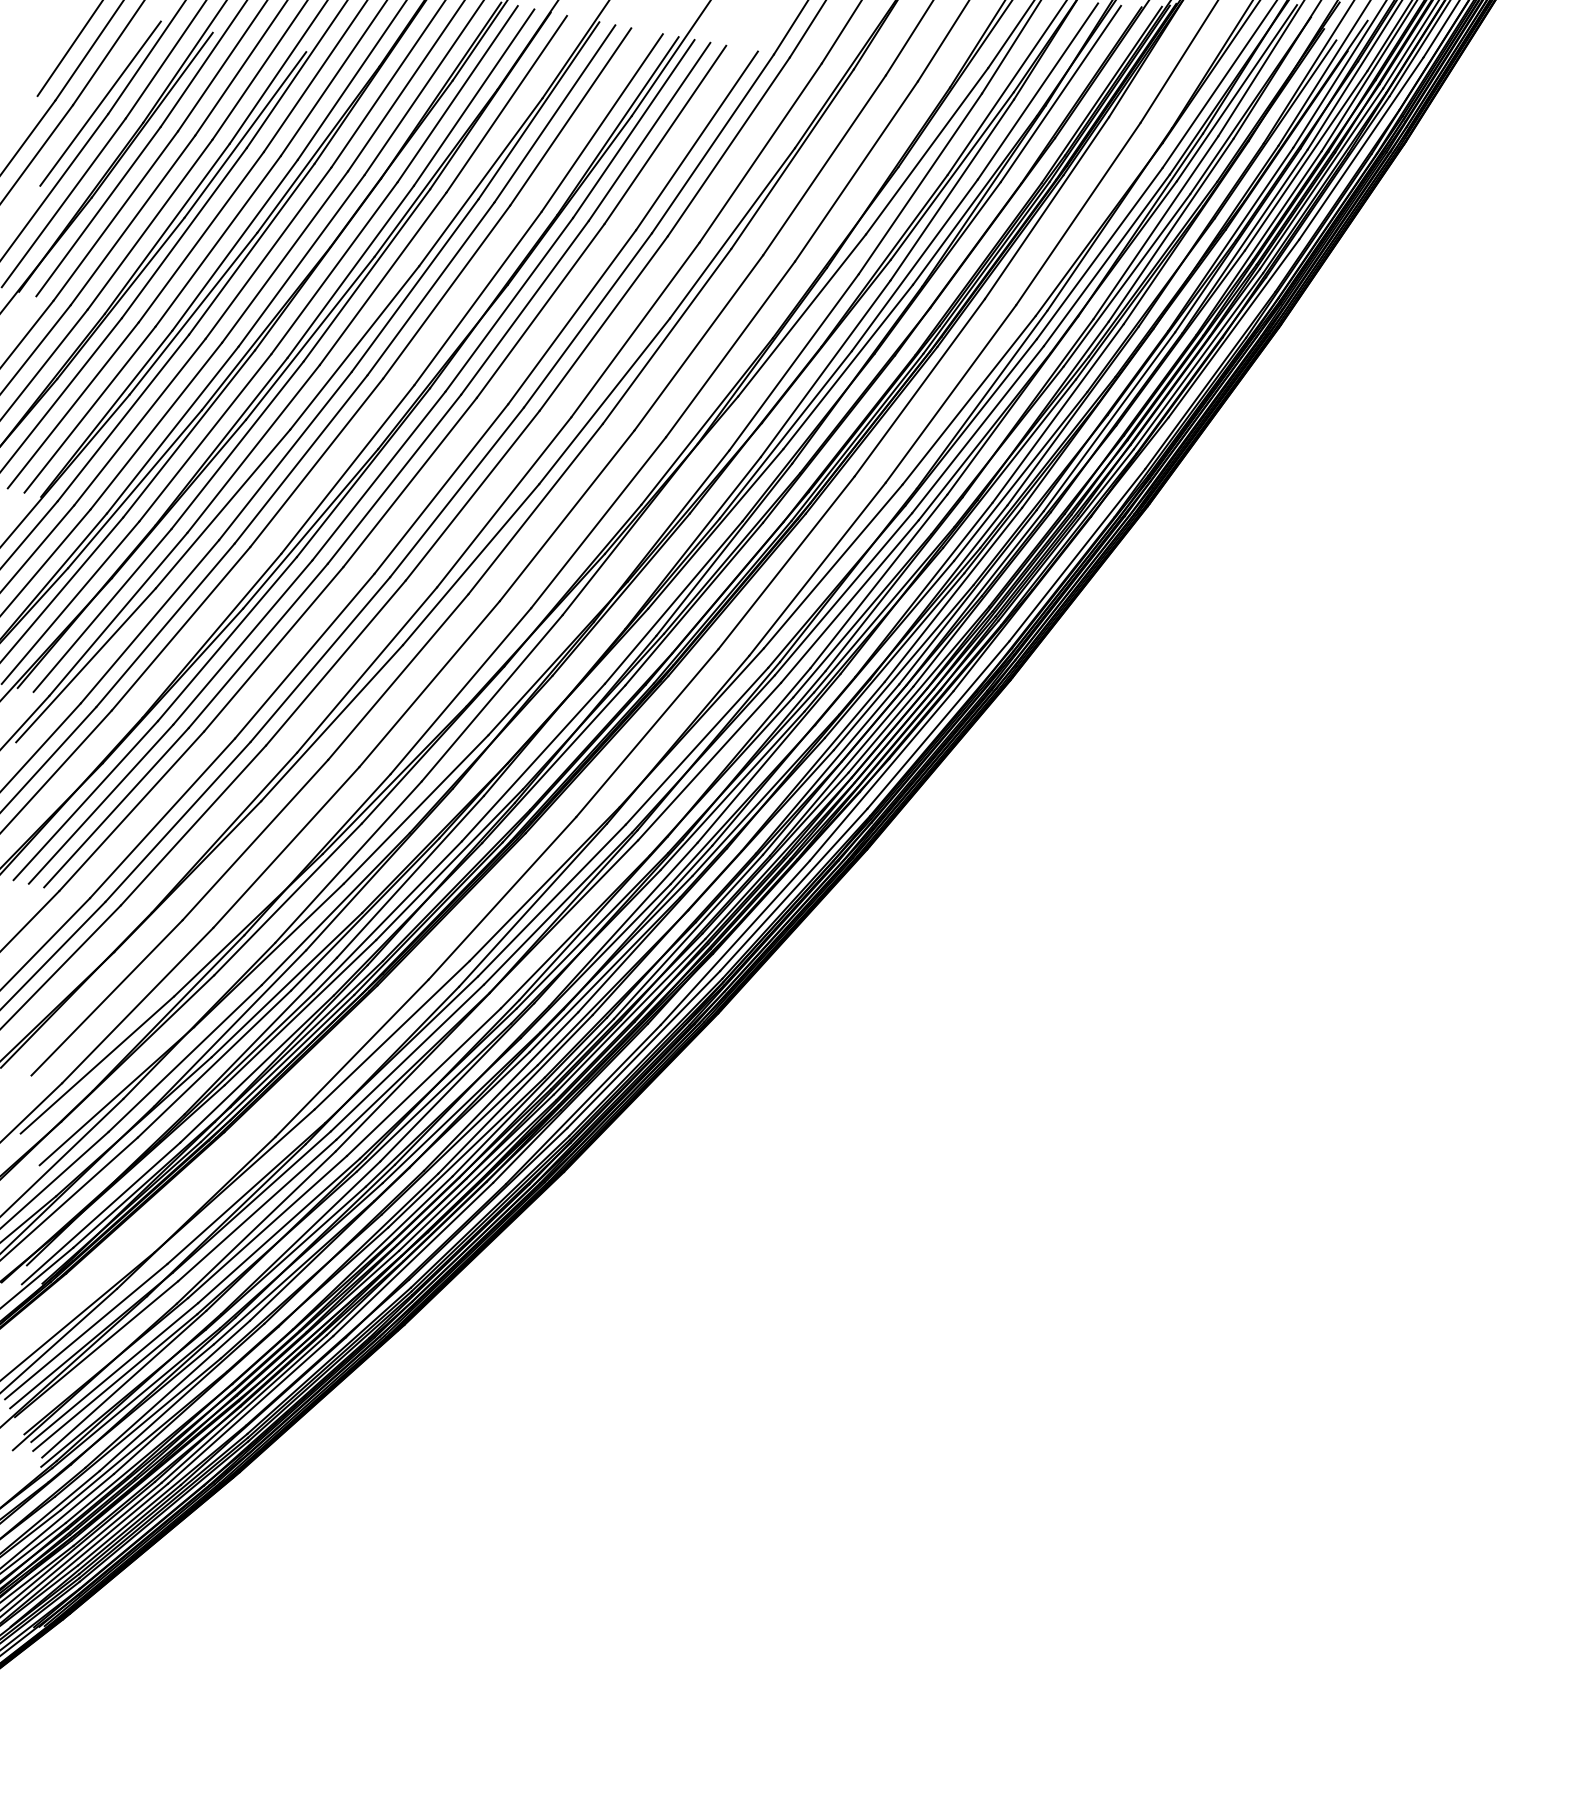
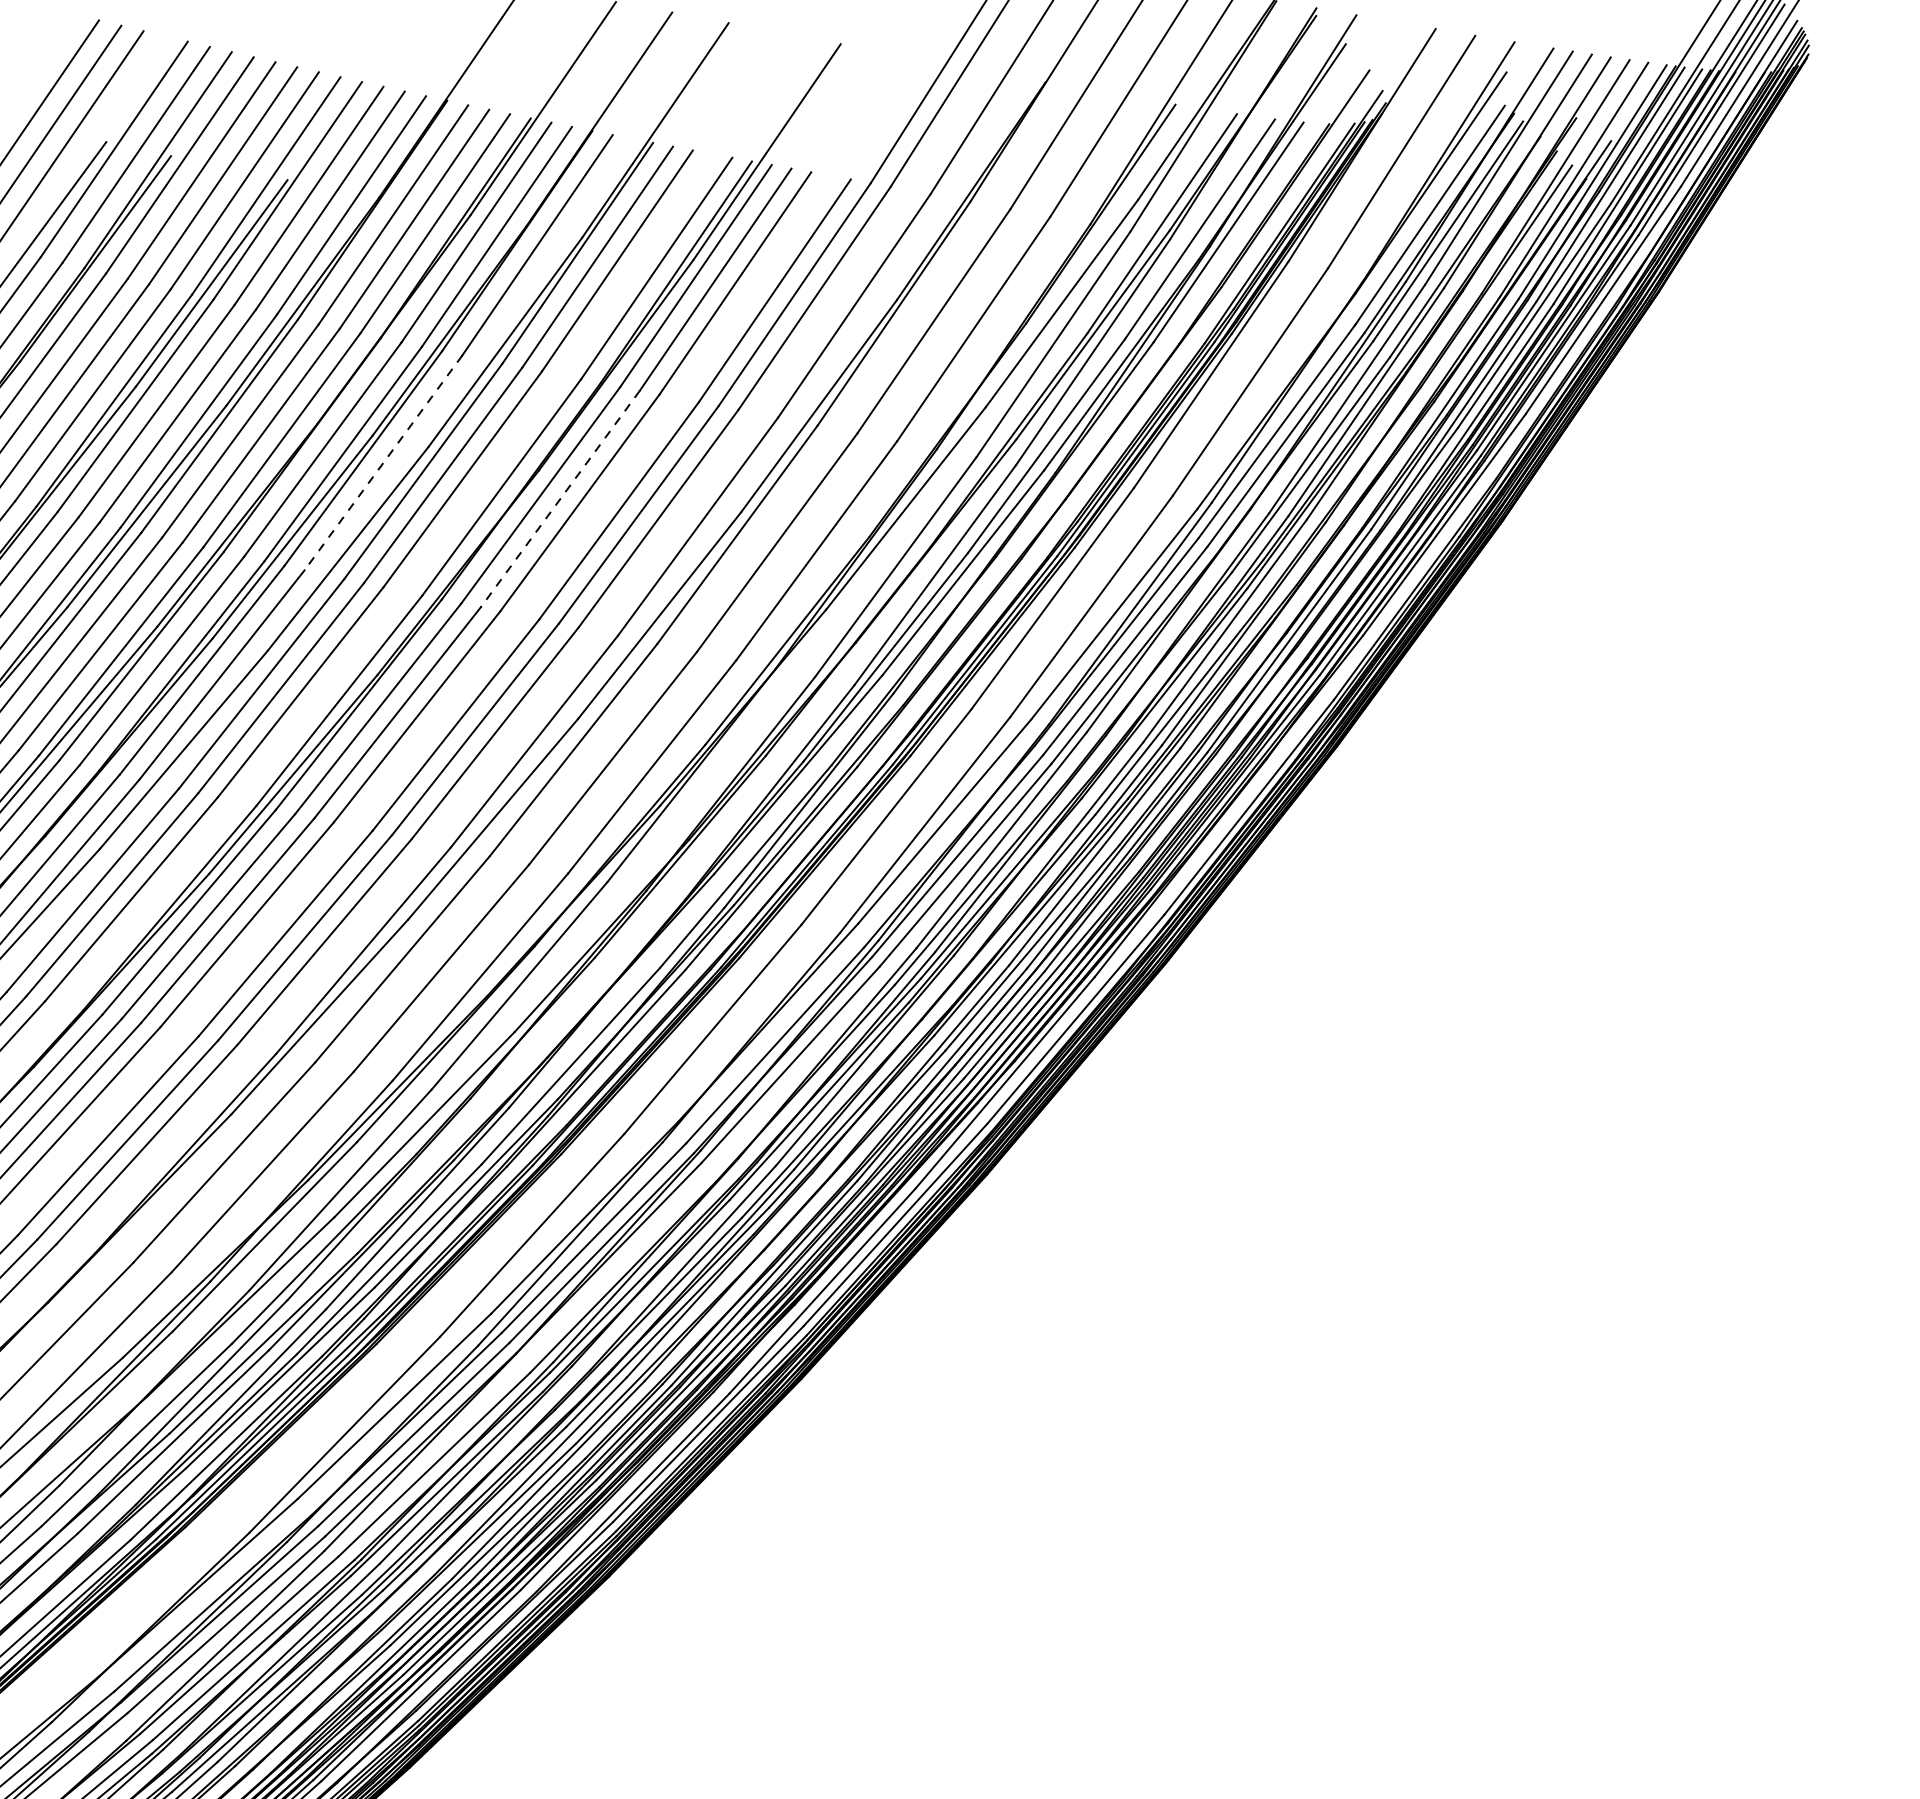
line: (383, 278) -> (383, 462), solid -> dashed
line: (524, 307) -> (559, 498), solid -> dashed

